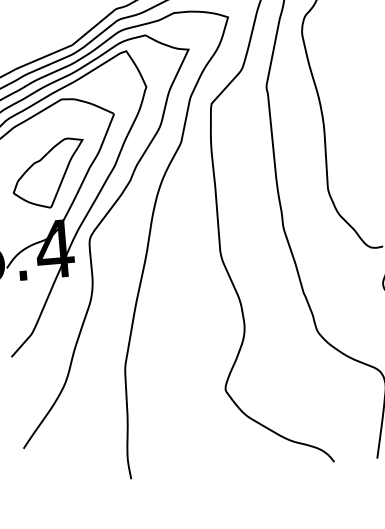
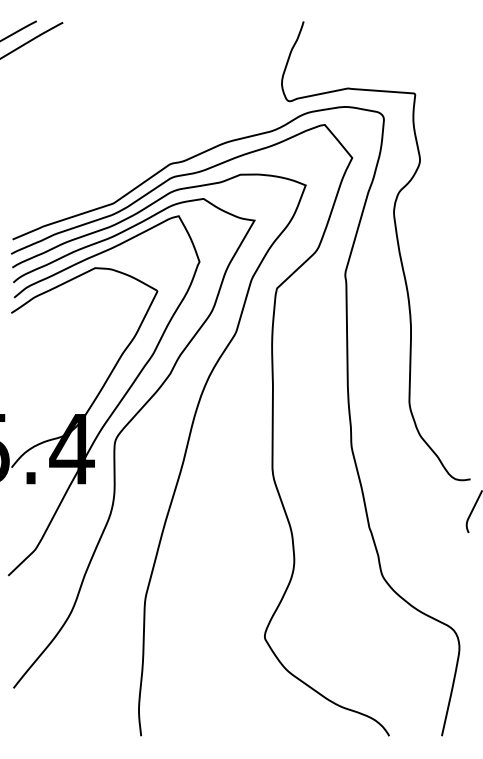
part: (48, 174) -> (71, 357), removed

